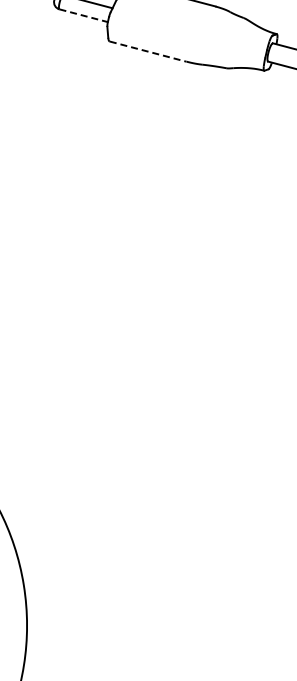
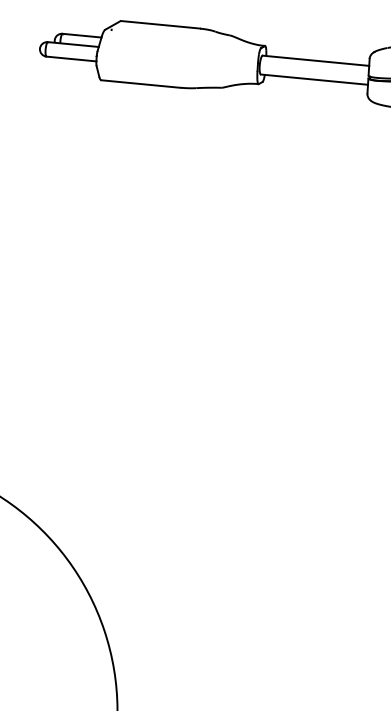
line: (83, 16) -> (71, 59), dashed -> solid
line: (147, 52) -> (140, 84), dashed -> solid

